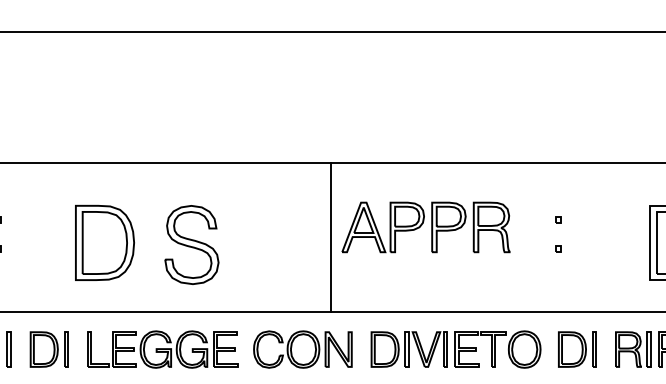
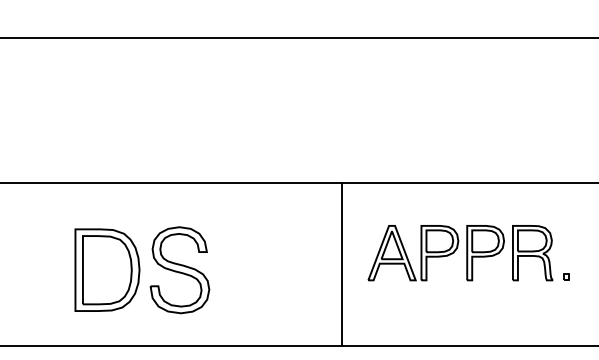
line: (330, 237) -> (341, 264), moved
part: (191, 244) -> (179, 269), moved
part: (521, 248) -> (565, 276), added

